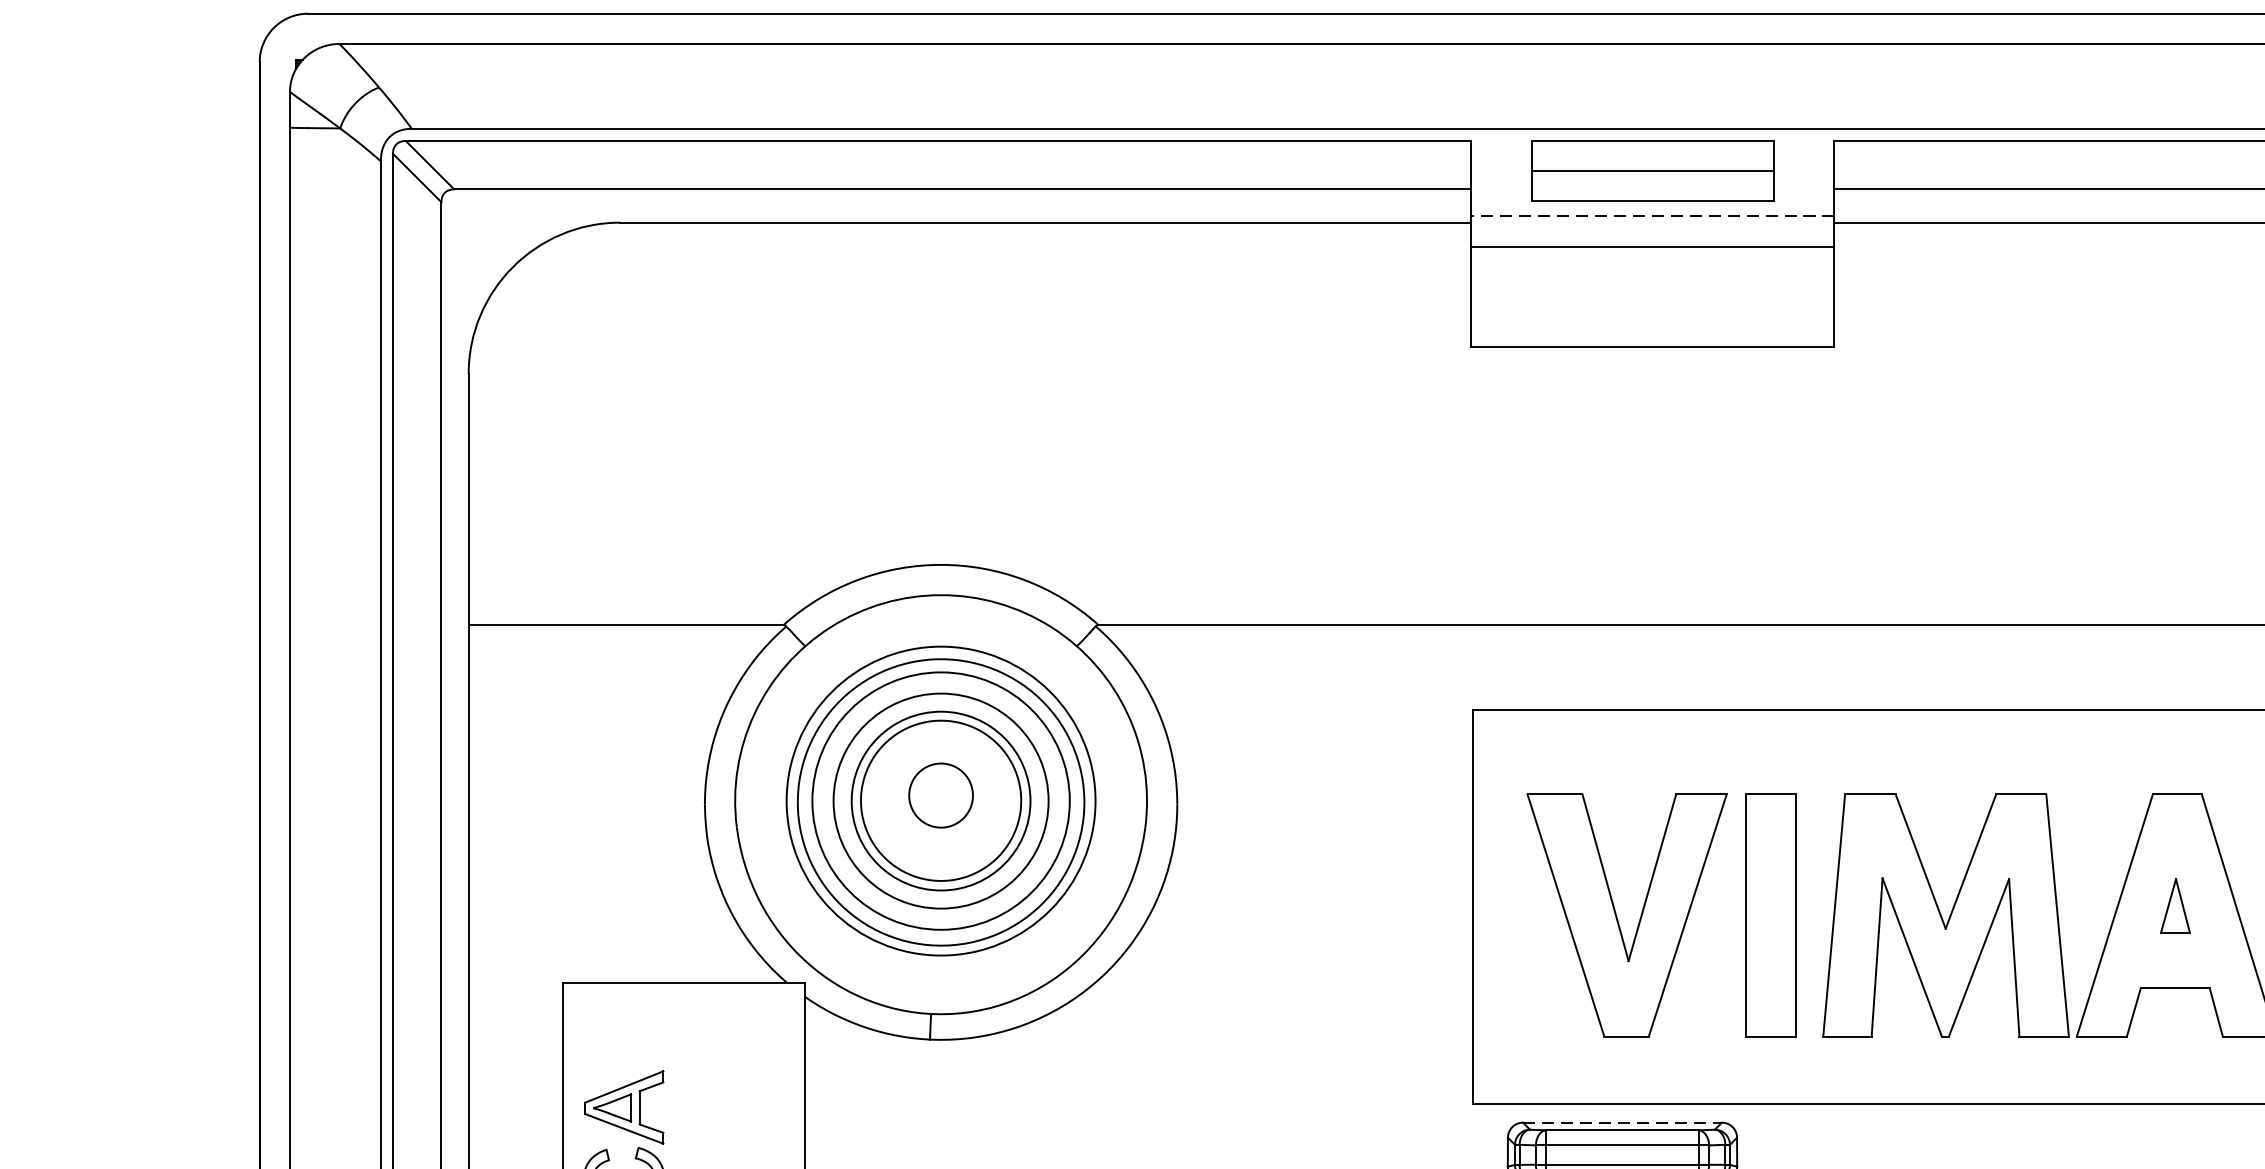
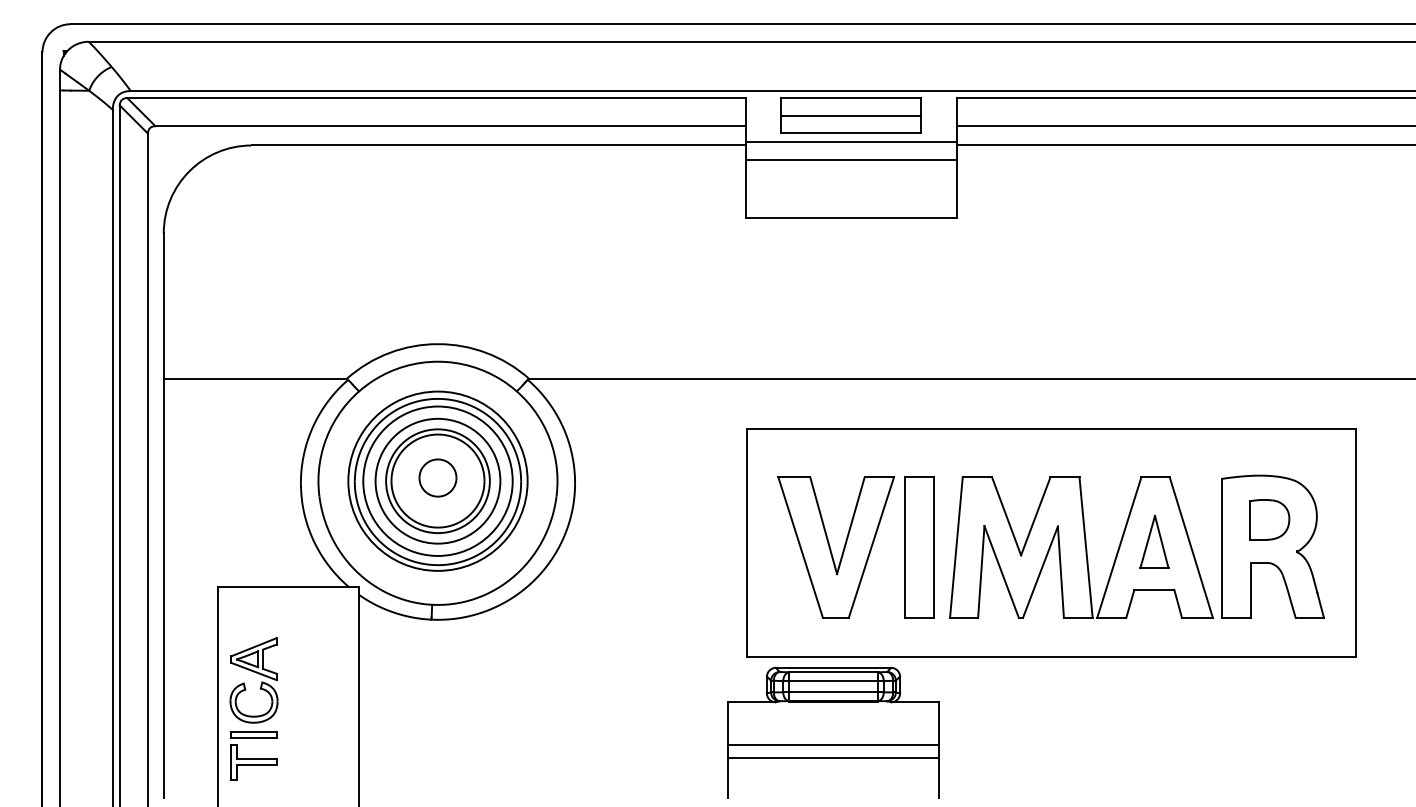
line: (1651, 215) -> (850, 141), dashed -> solid
part: (2175, 906) -> (1154, 542), size x1.67
line: (1622, 1121) -> (833, 667), dashed -> solid

